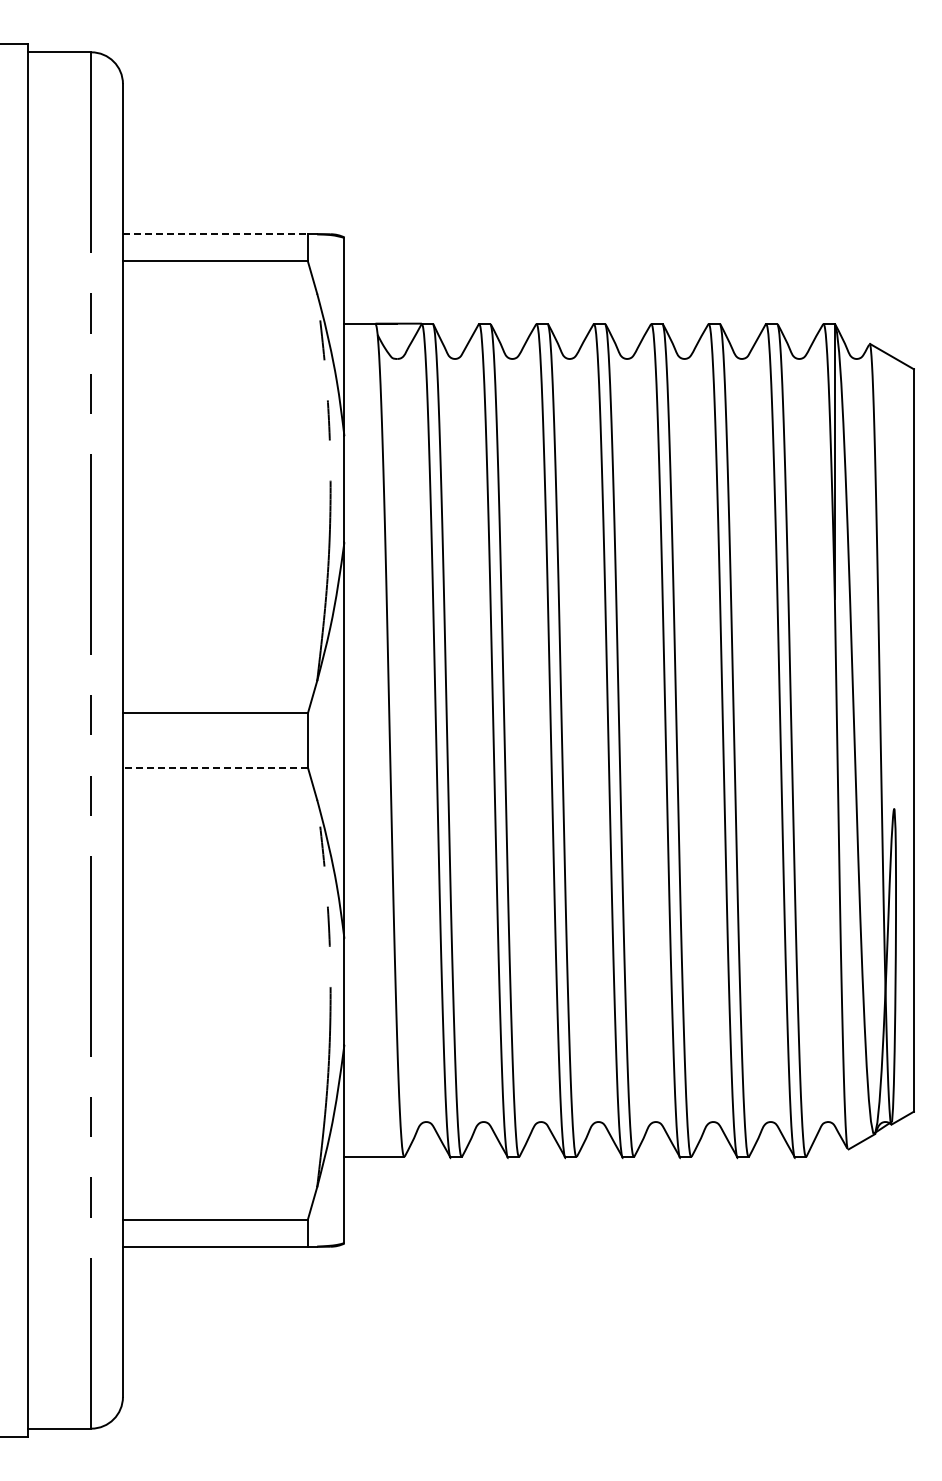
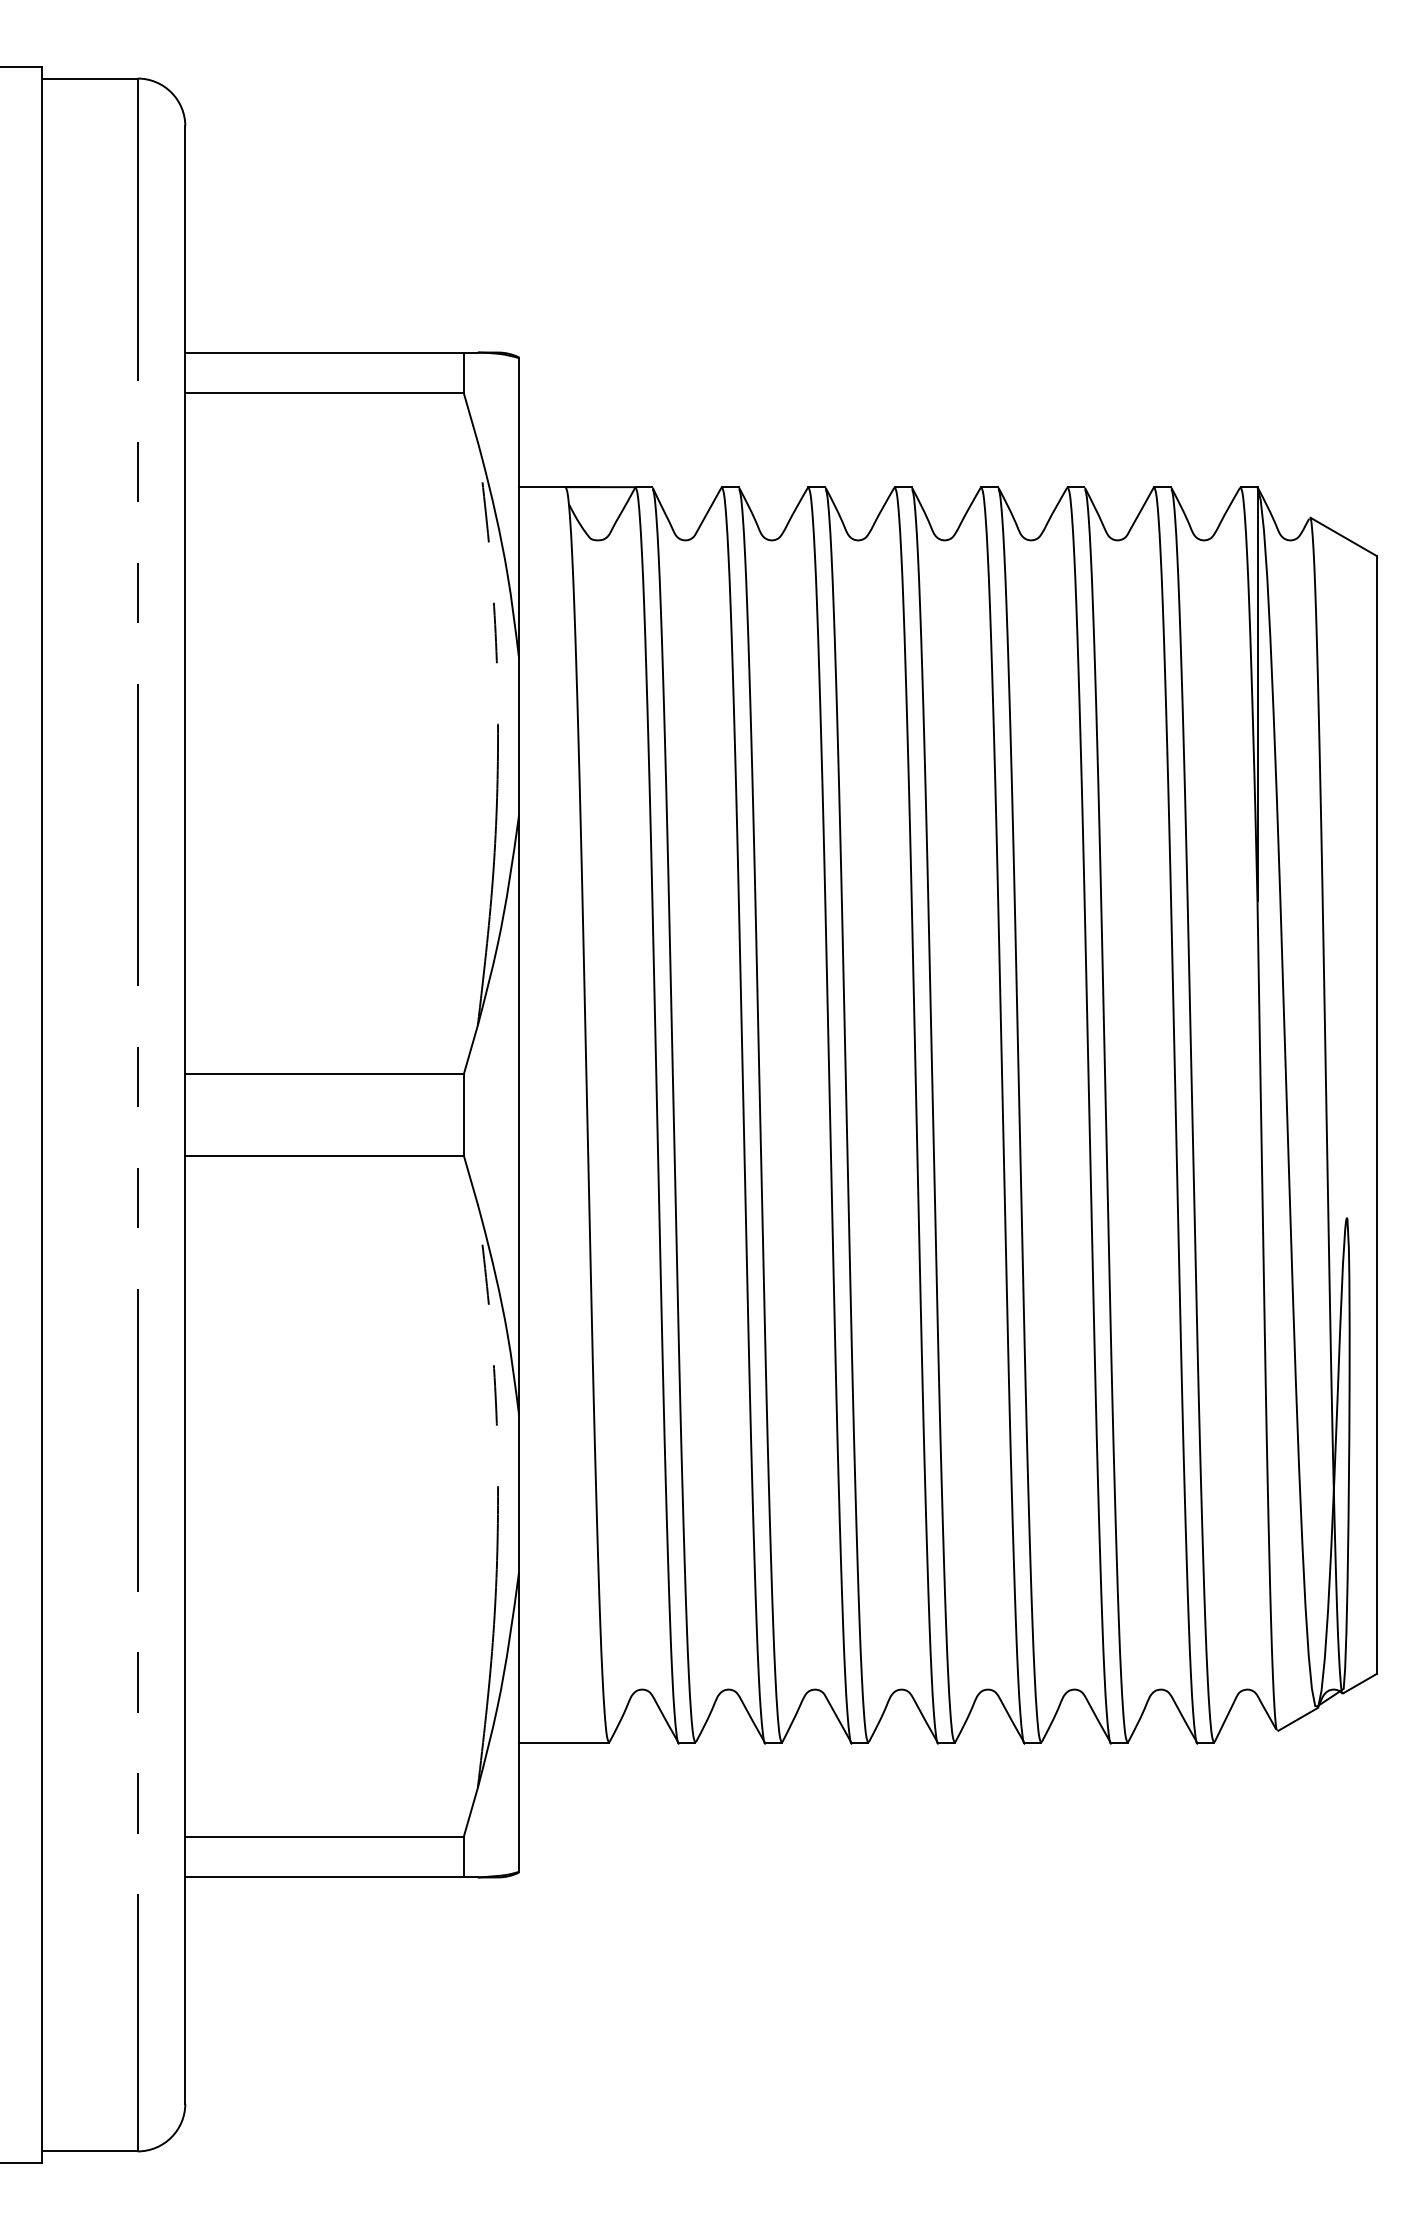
line: (215, 234) -> (324, 352), dashed -> solid
line: (214, 767) -> (323, 1155), dashed -> solid

